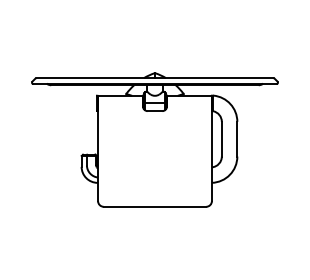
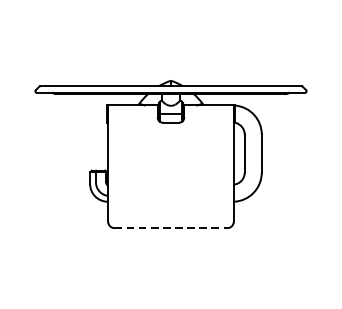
line: (155, 206) -> (171, 227), solid -> dashed

